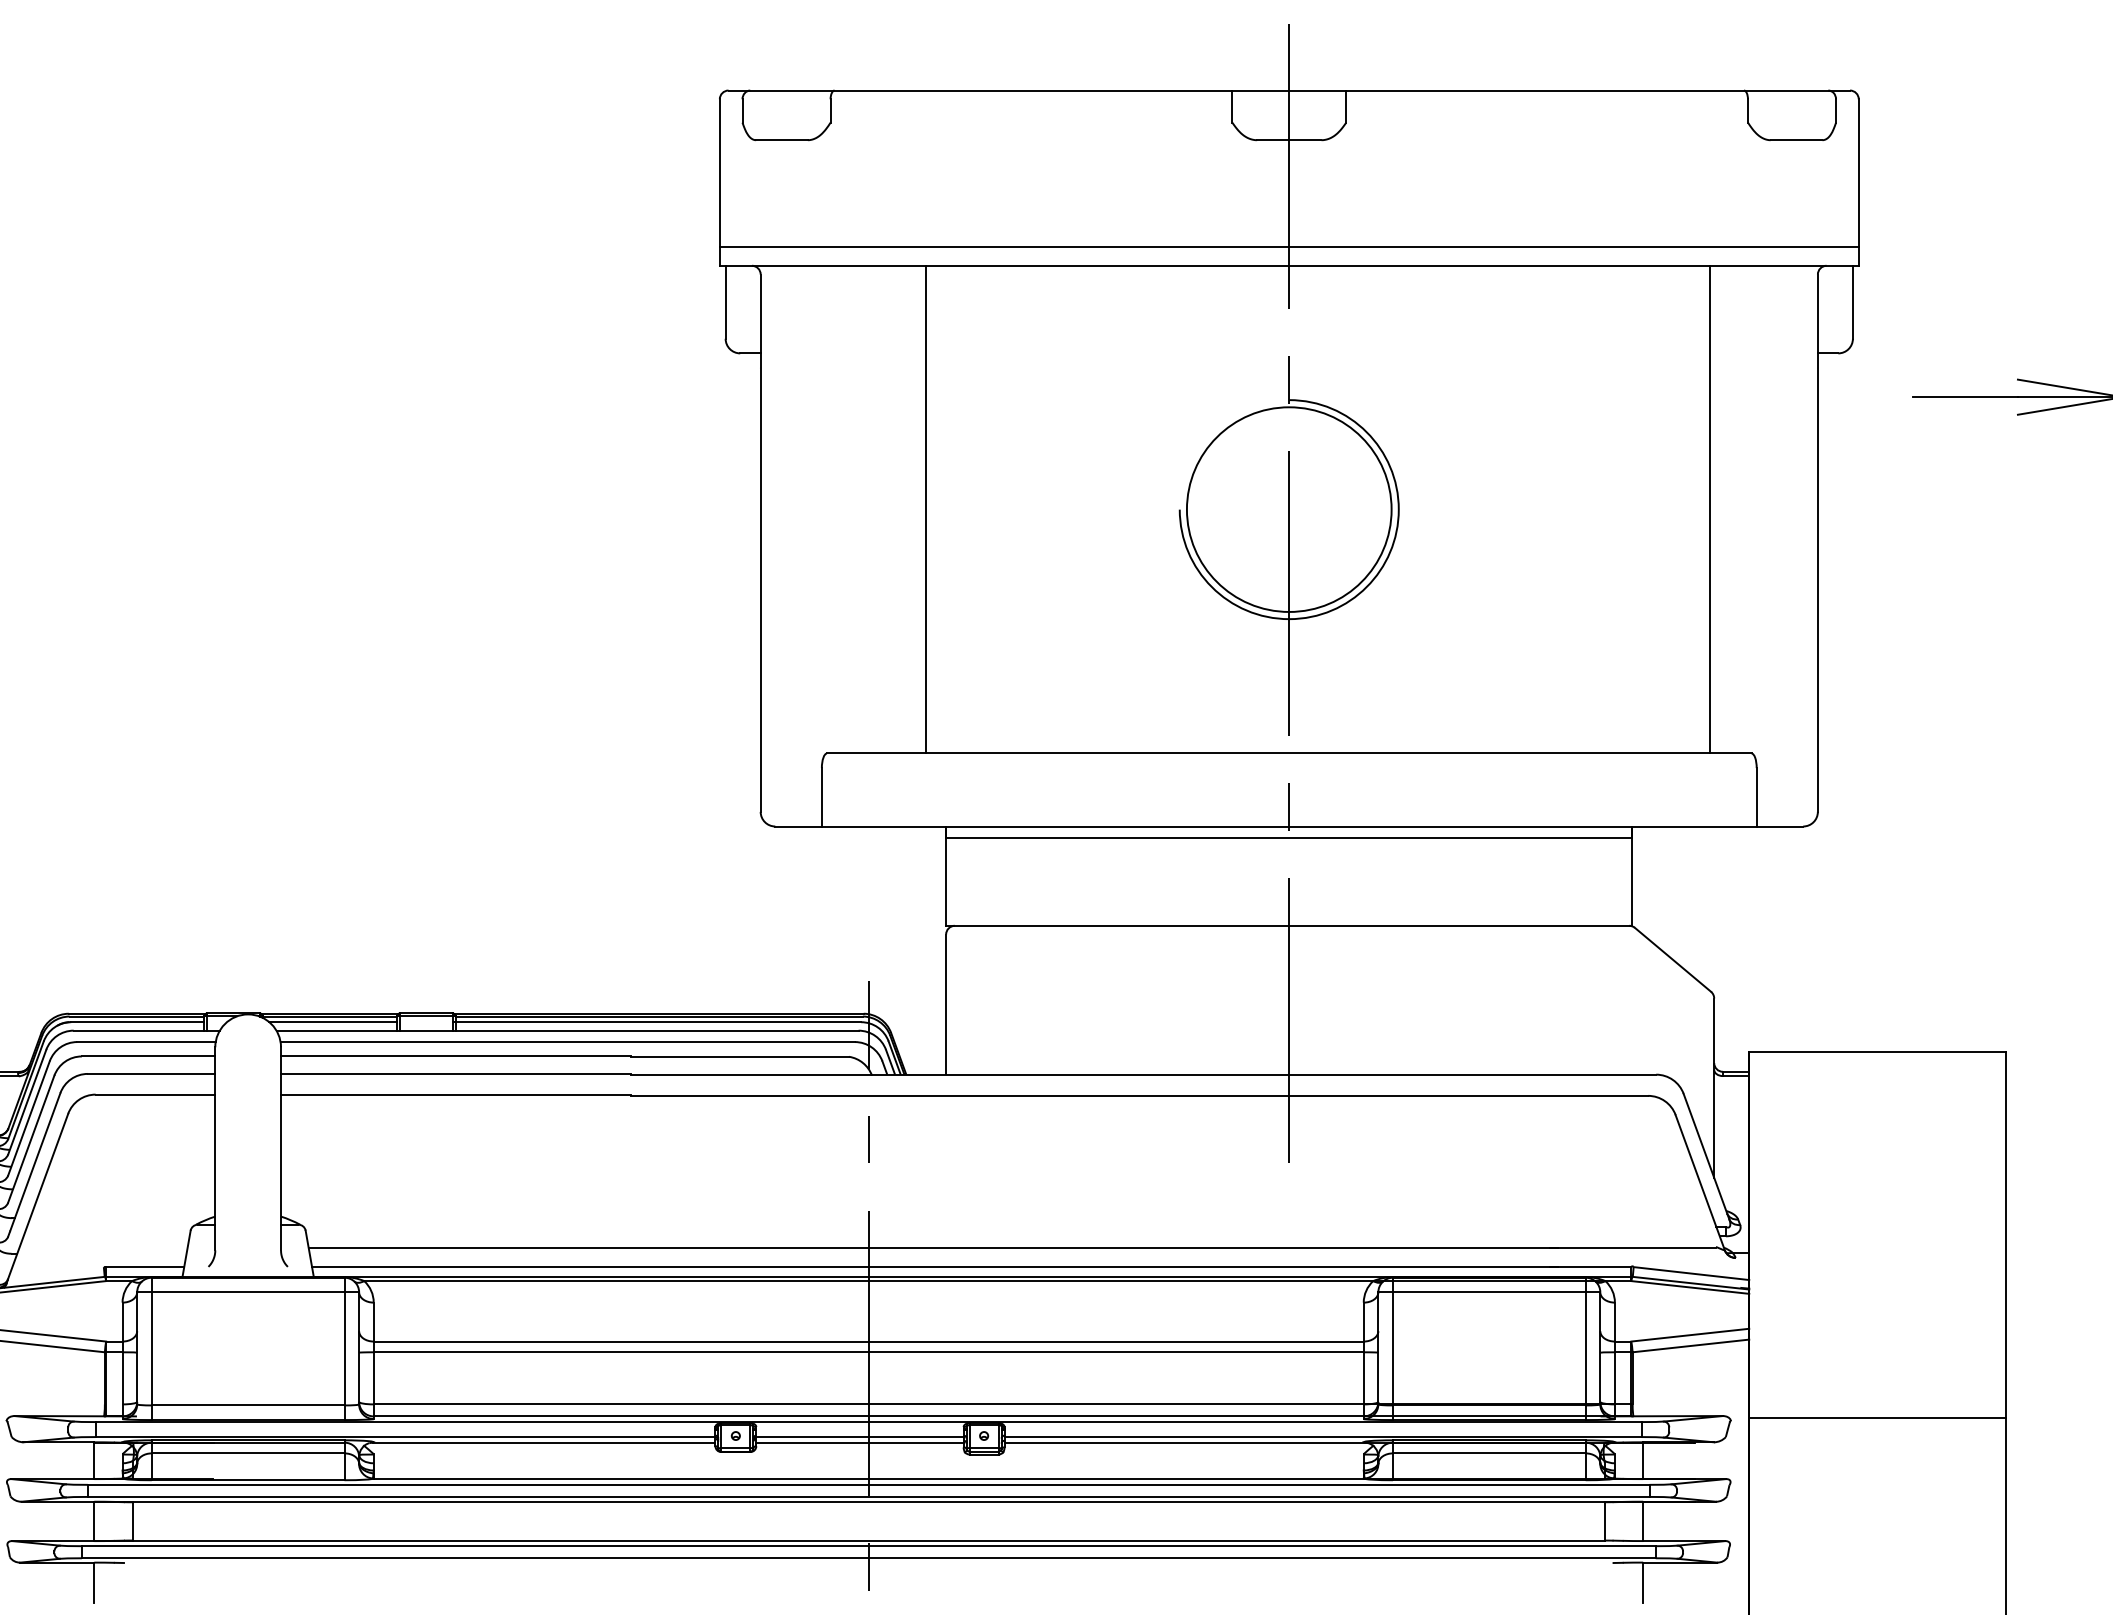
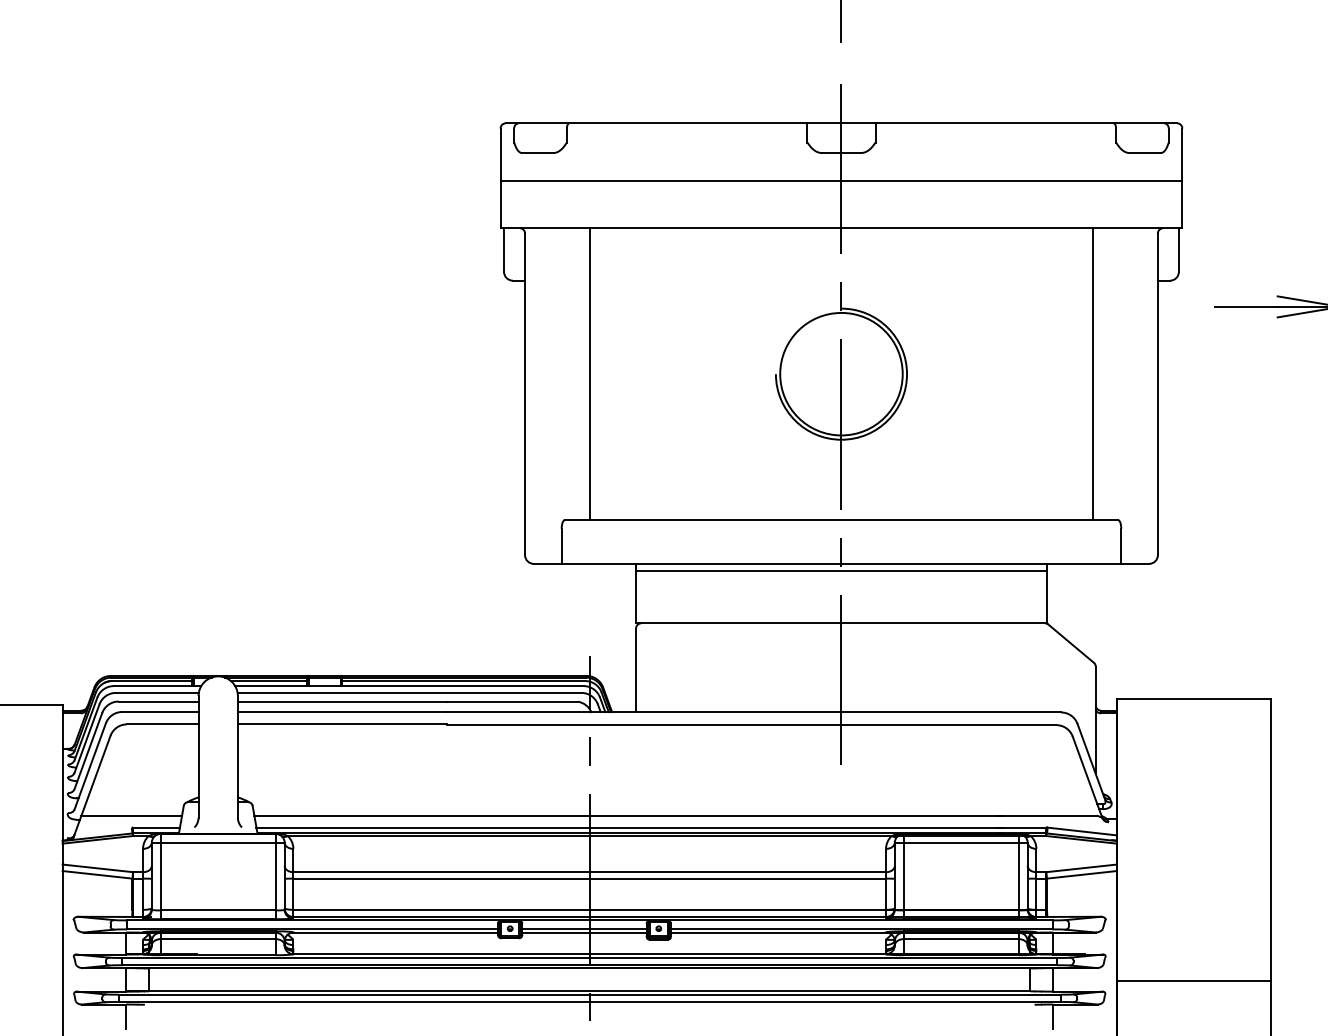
line: (1289, 247) -> (841, 181), moved
line: (925, 510) -> (589, 374), moved
line: (103, 1246) -> (131, 815), added
line: (1877, 1417) -> (1193, 980), moved

